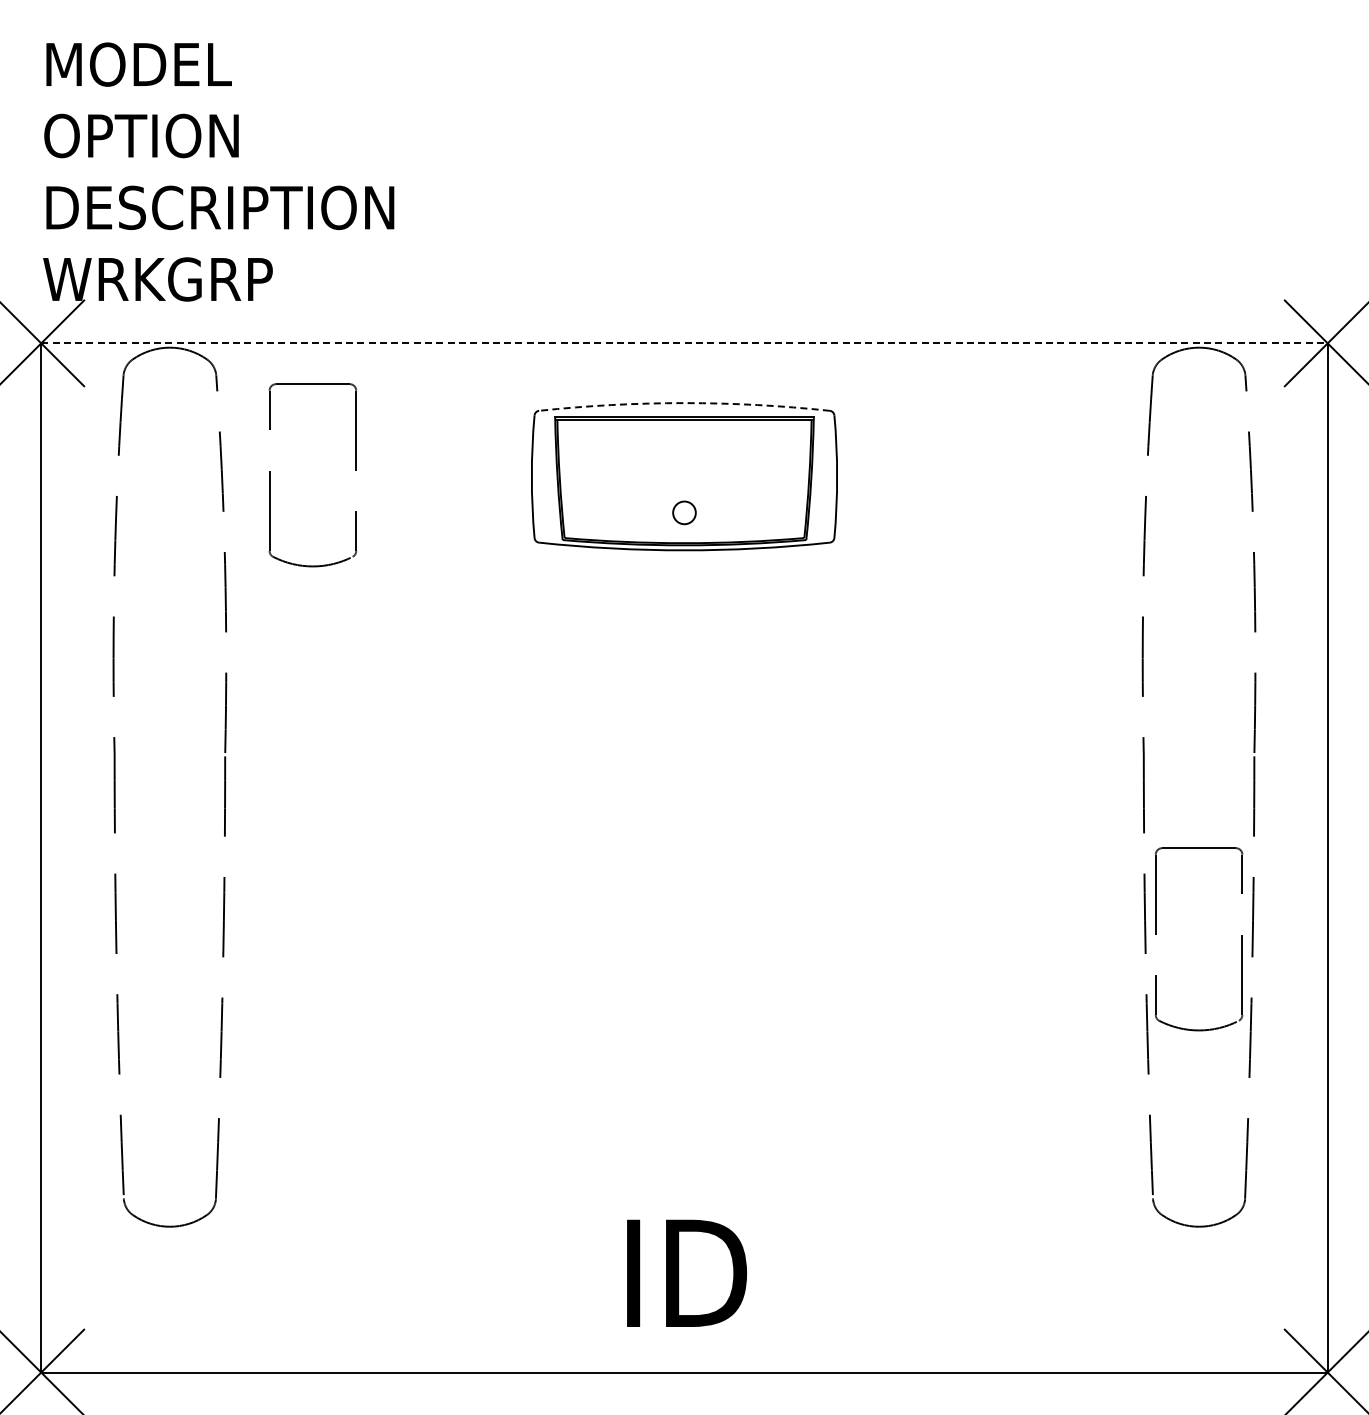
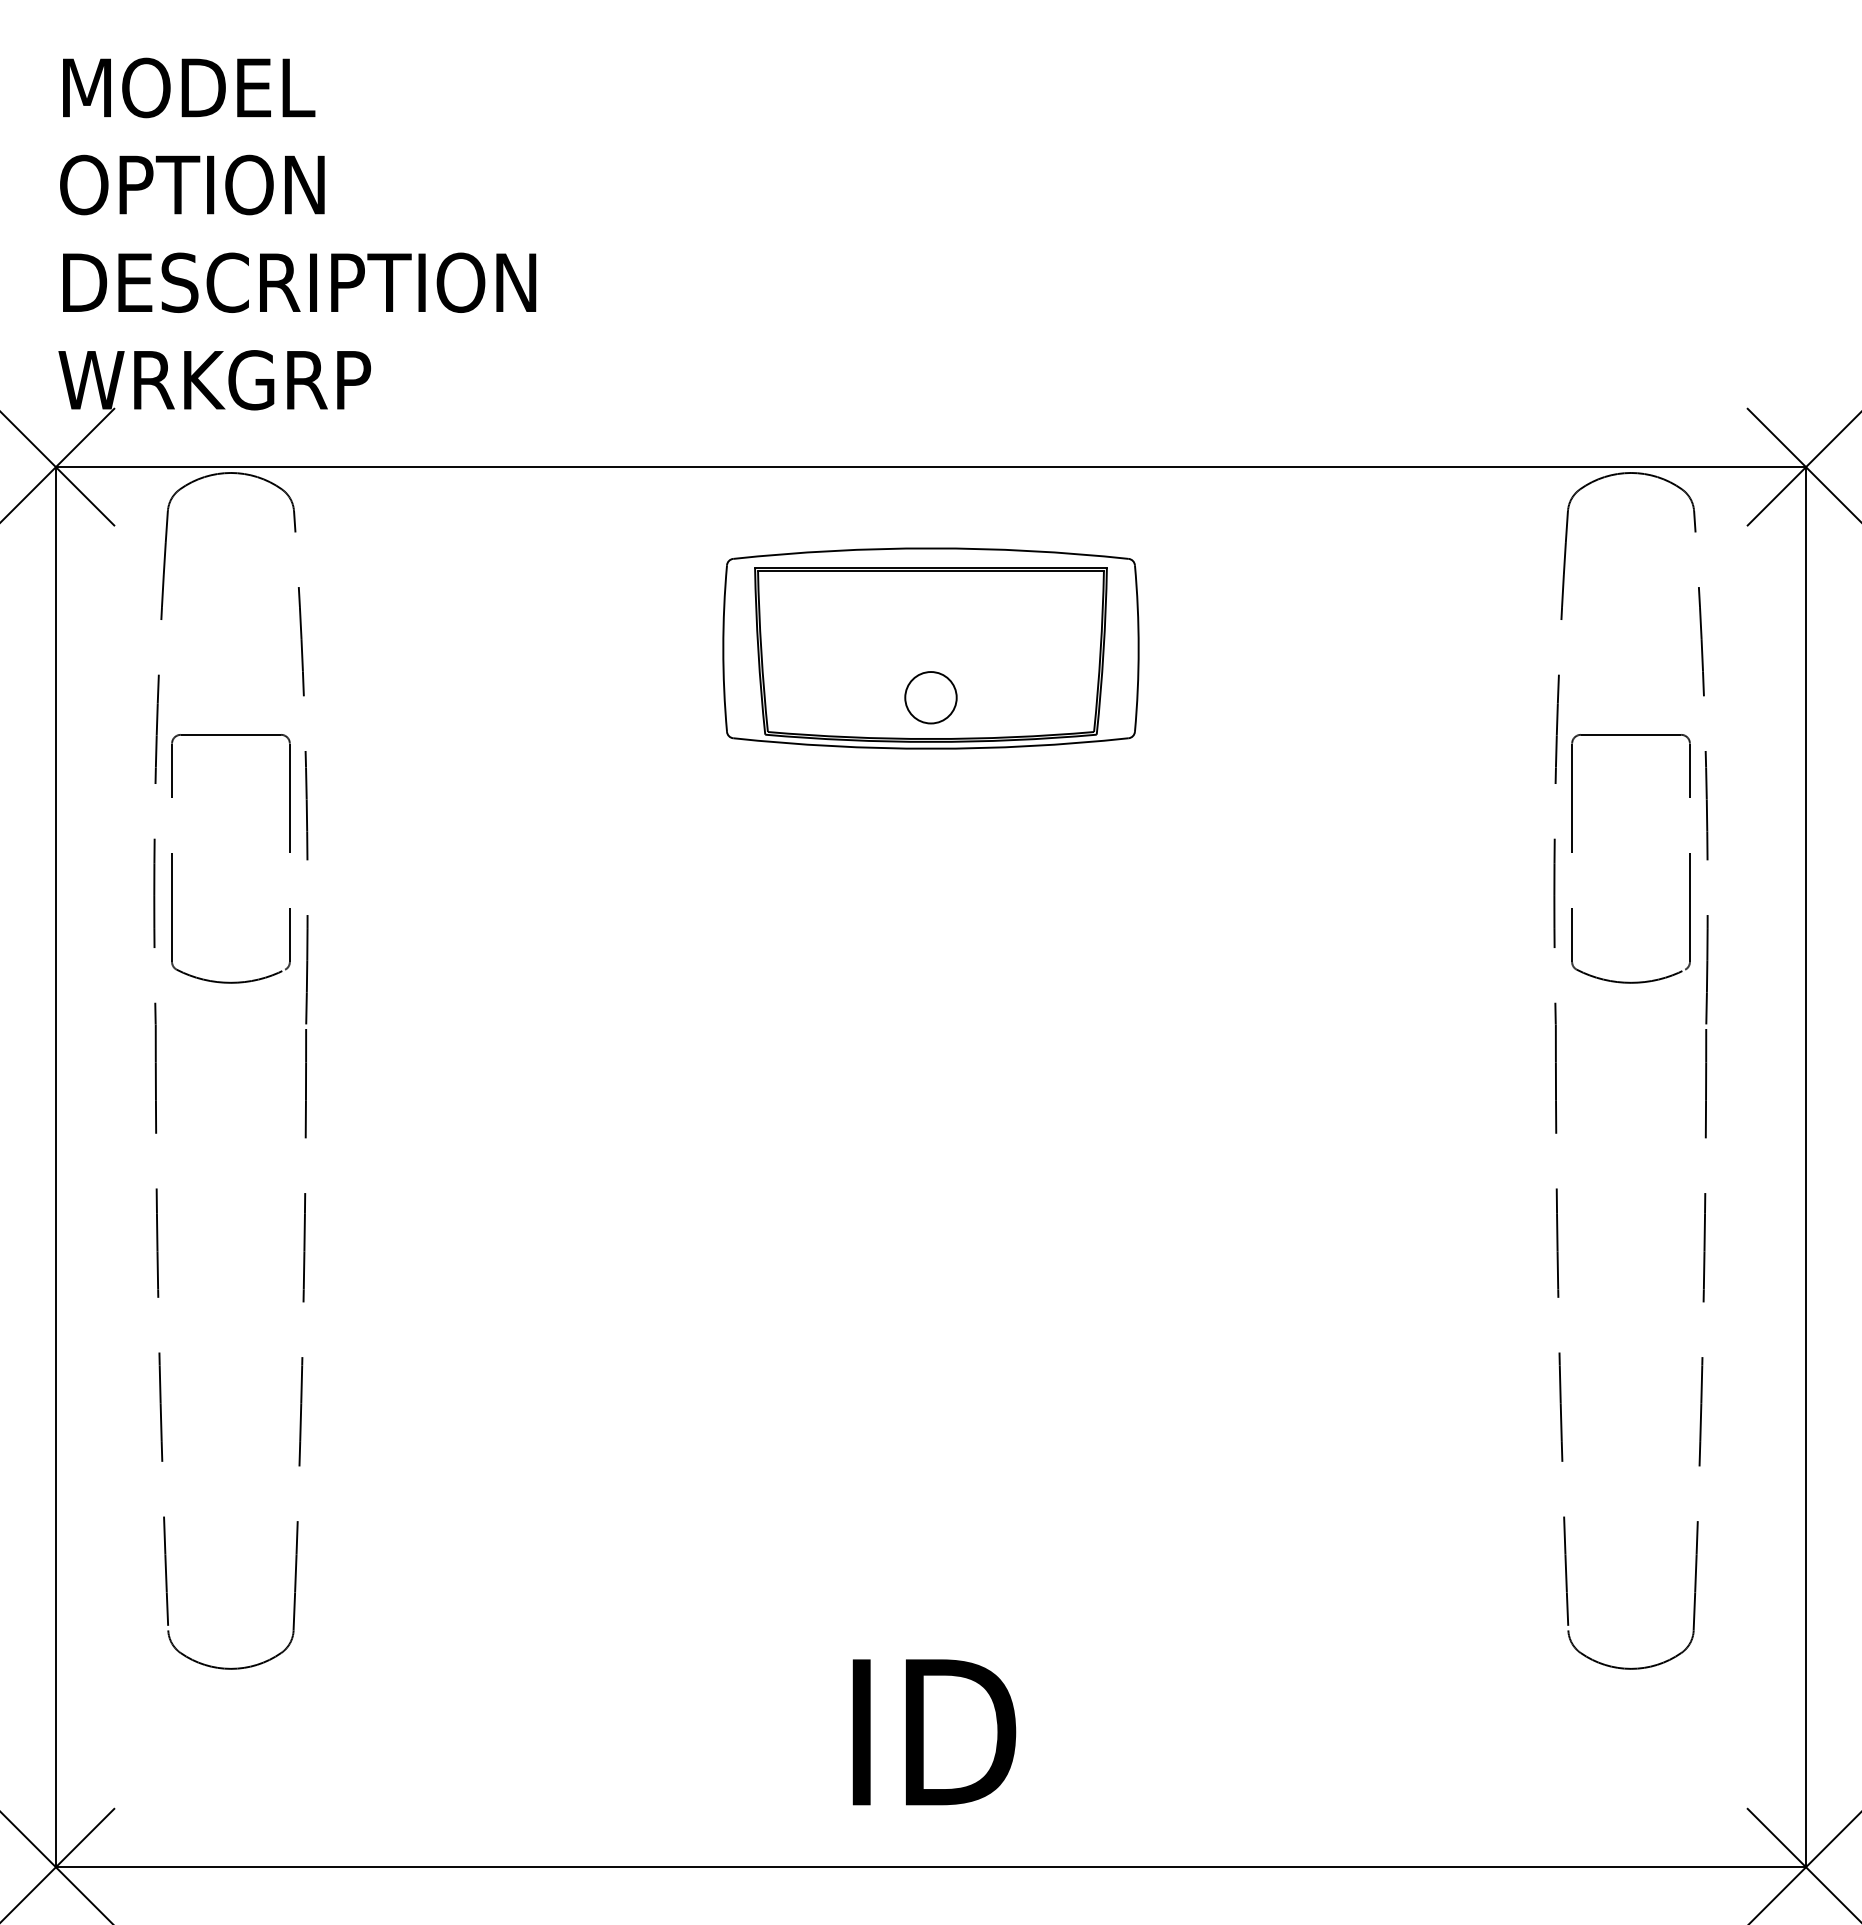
line: (684, 343) -> (931, 467), dashed -> solid
arc: (684, 403) -> (931, 548), dashed -> solid
part: (270, 475) -> (173, 859), moved
circle: (684, 512) -> (931, 697), size x1.67
part: (1156, 934) -> (1573, 852), moved

